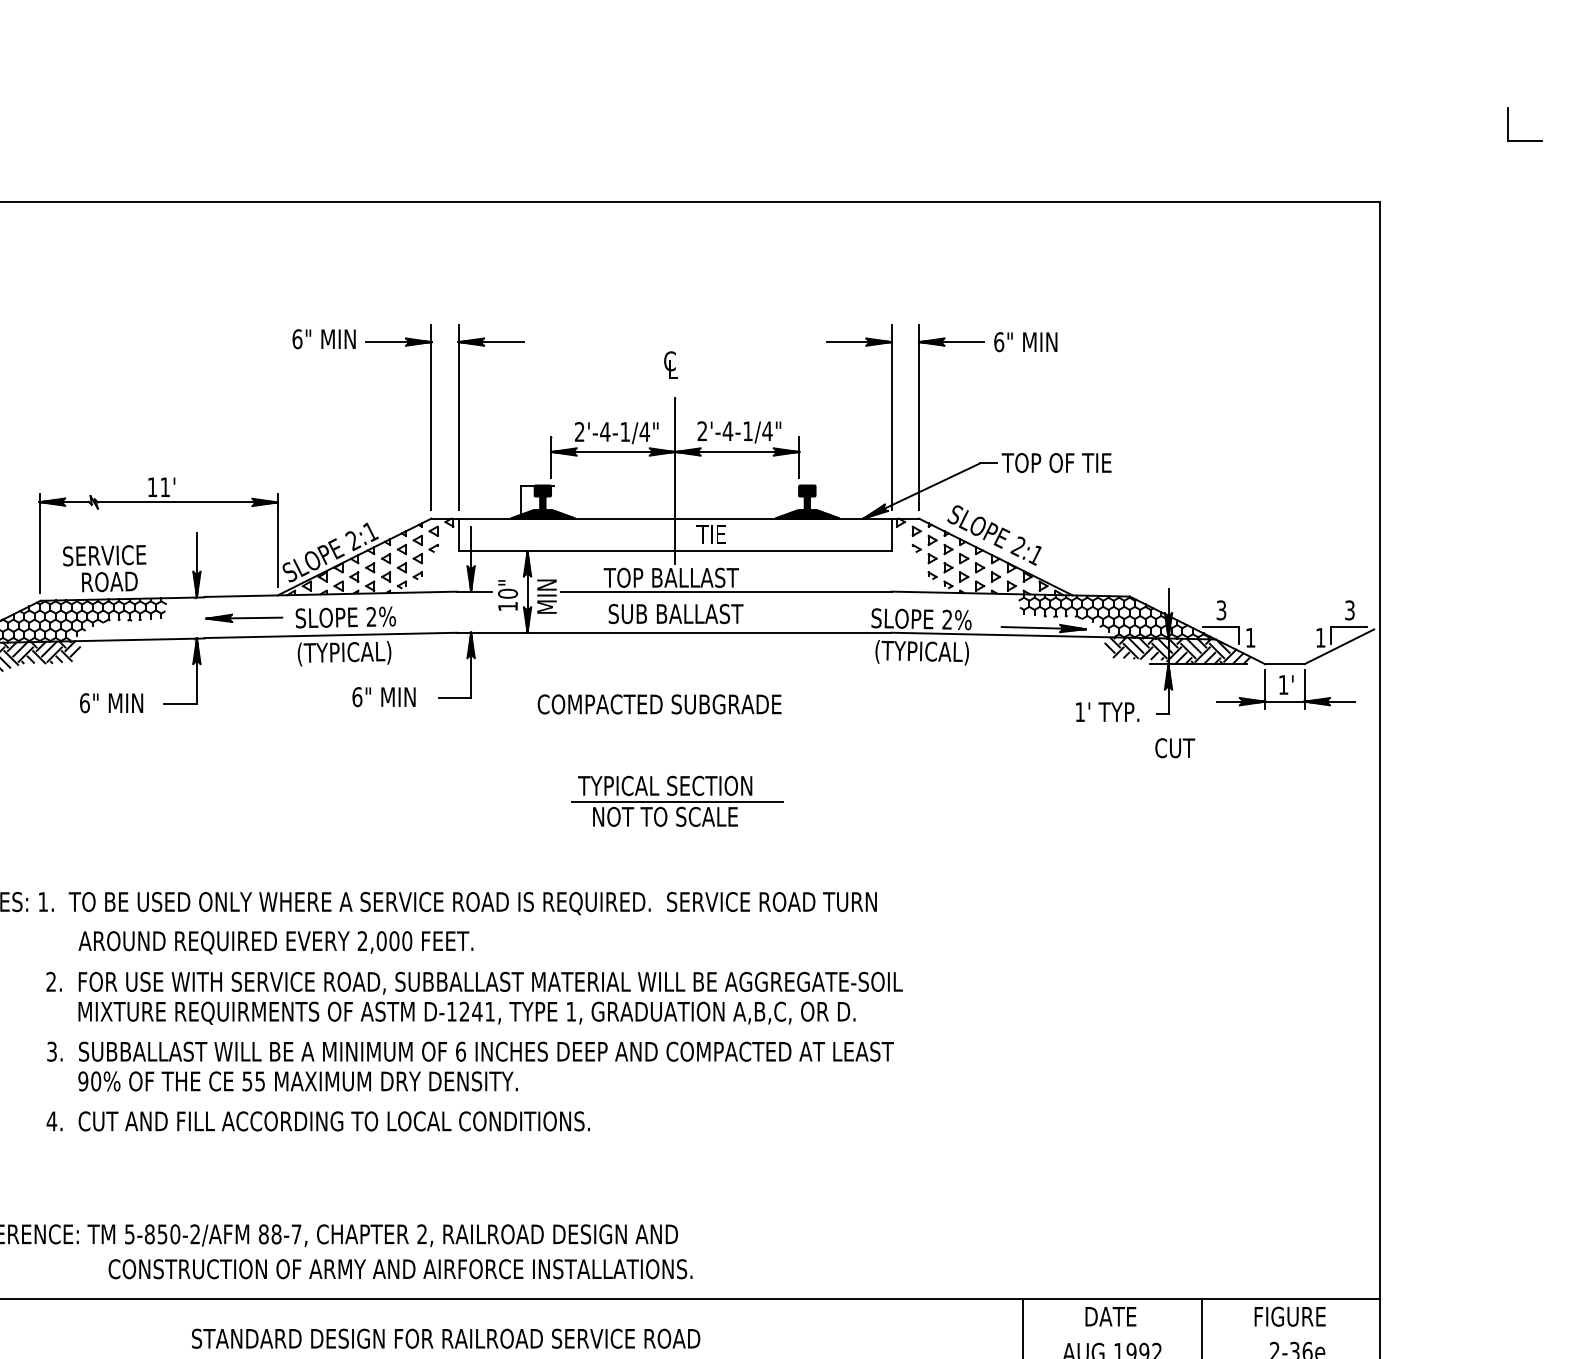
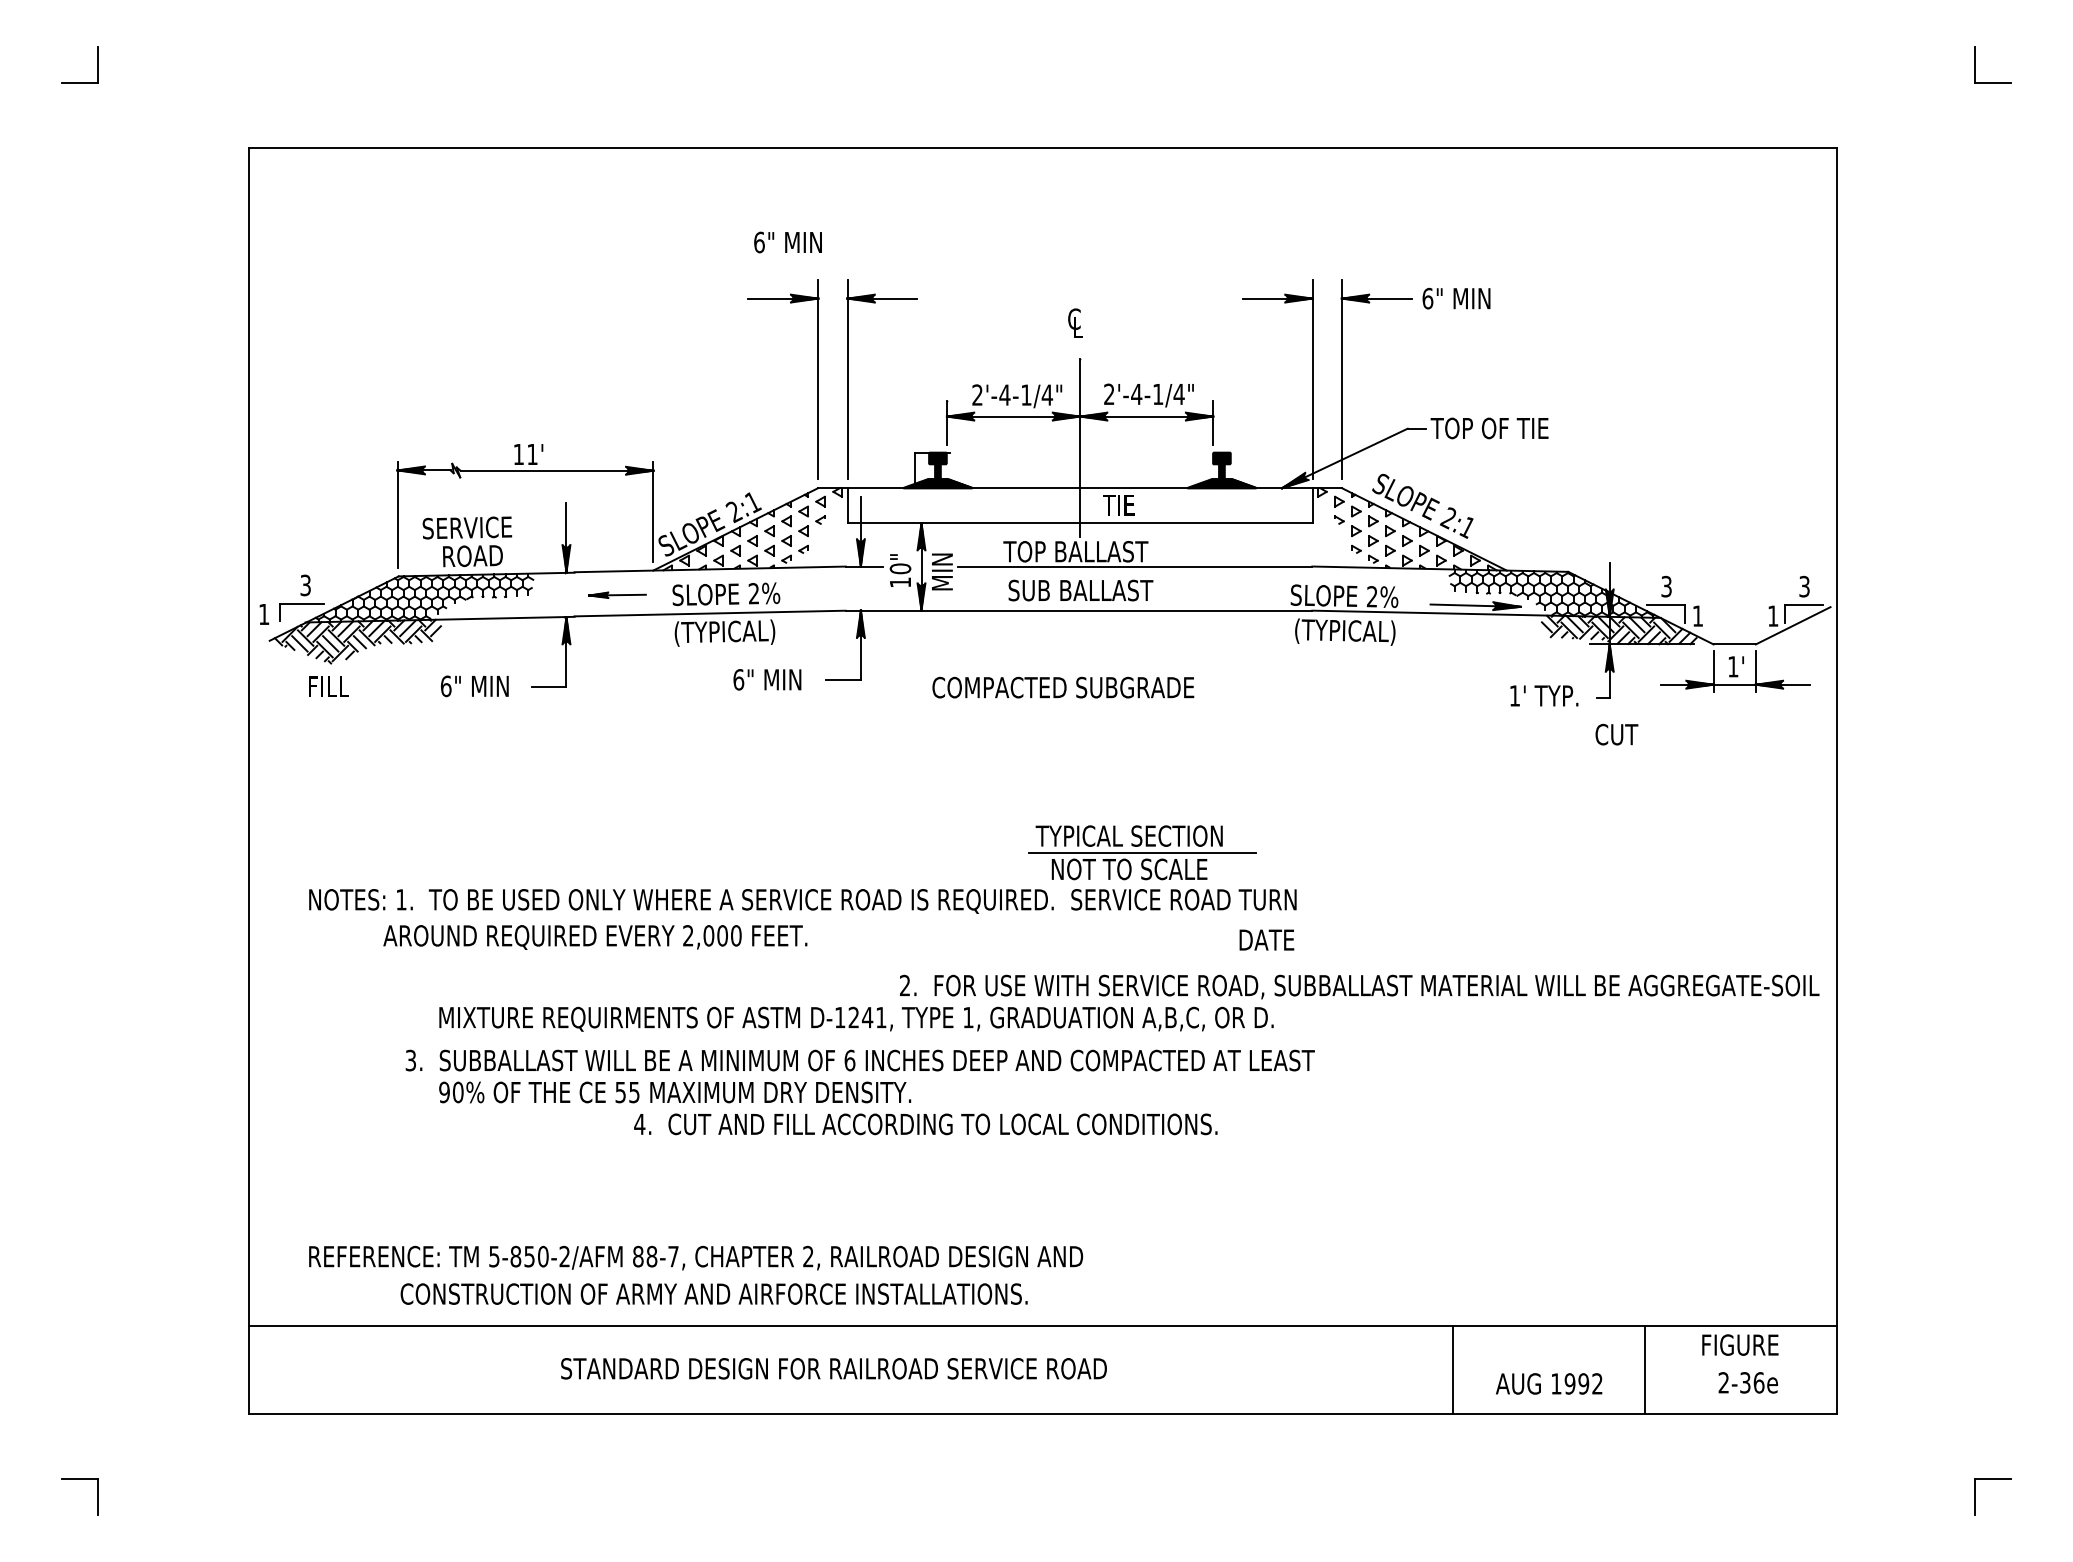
text: (323, 339) -> (787, 242), moved
part: (244, 618) -> (617, 595), size x0.7
part: (677, 801) -> (1142, 852), moved
text: (276, 942) -> (595, 937), moved
text: (474, 982) -> (1359, 986), moved
text: (318, 1121) -> (925, 1124), moved
text: (399, 1268) -> (713, 1293), moved
text: (1110, 1316) -> (1266, 939), moved

